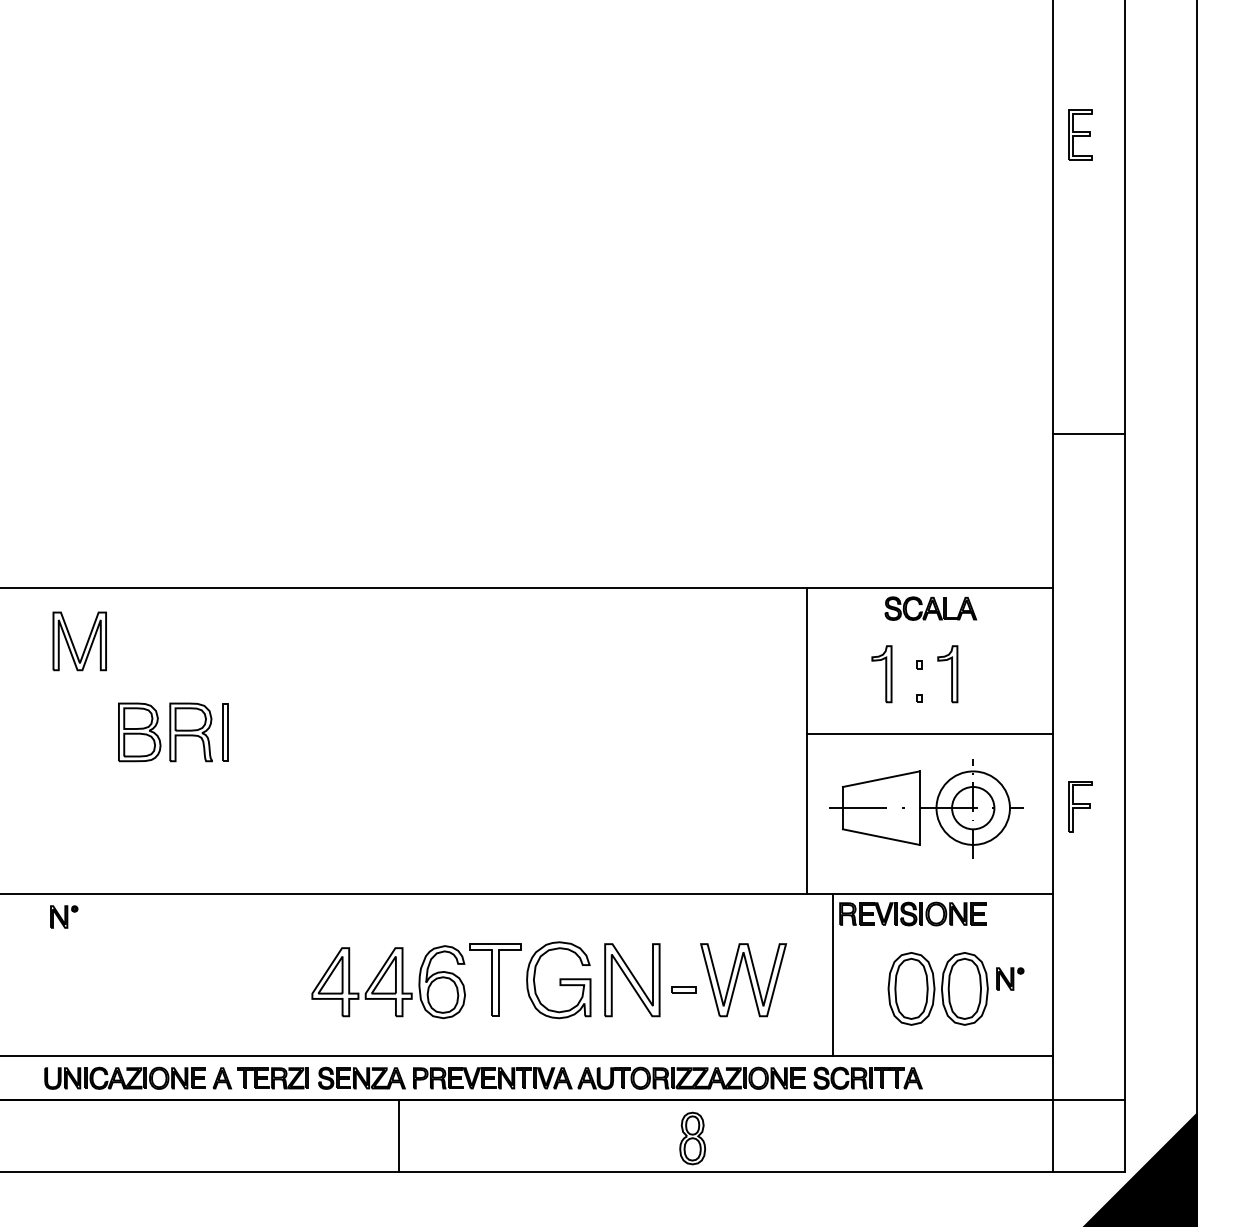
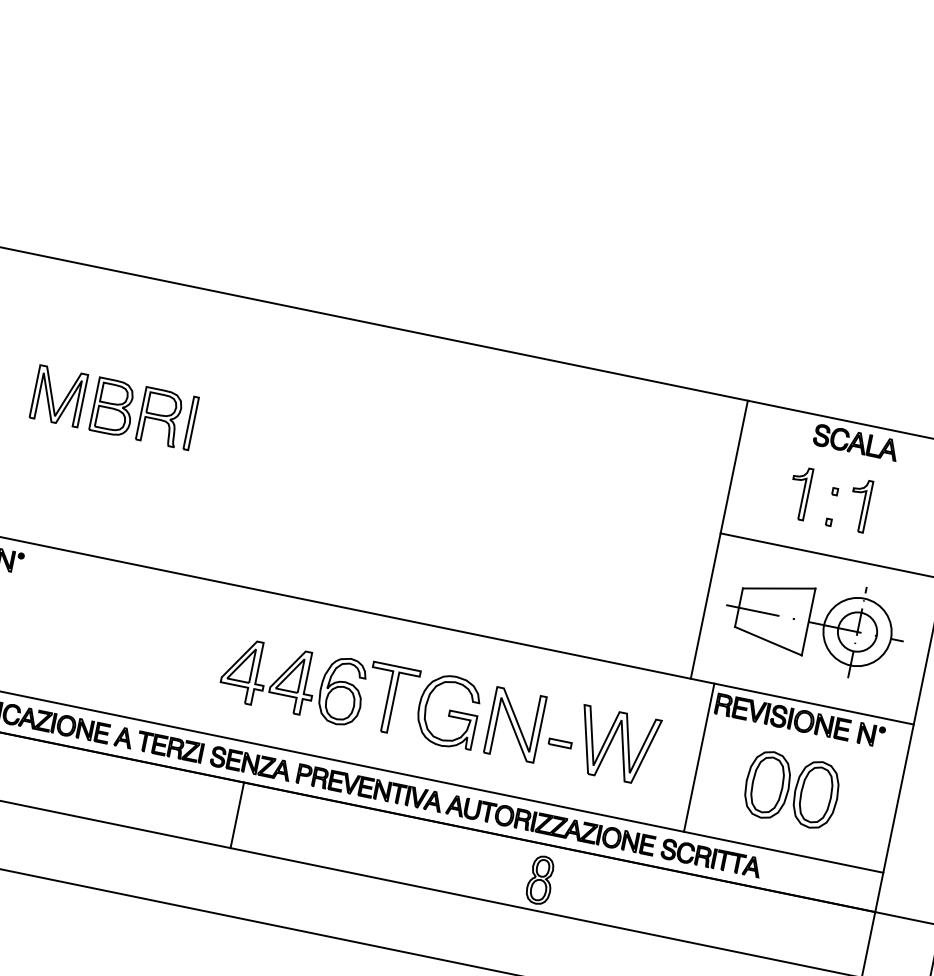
part: (73, 642) -> (52, 396), moved
part: (1010, 978) -> (871, 734), moved
line: (398, 1135) -> (237, 815), moved

